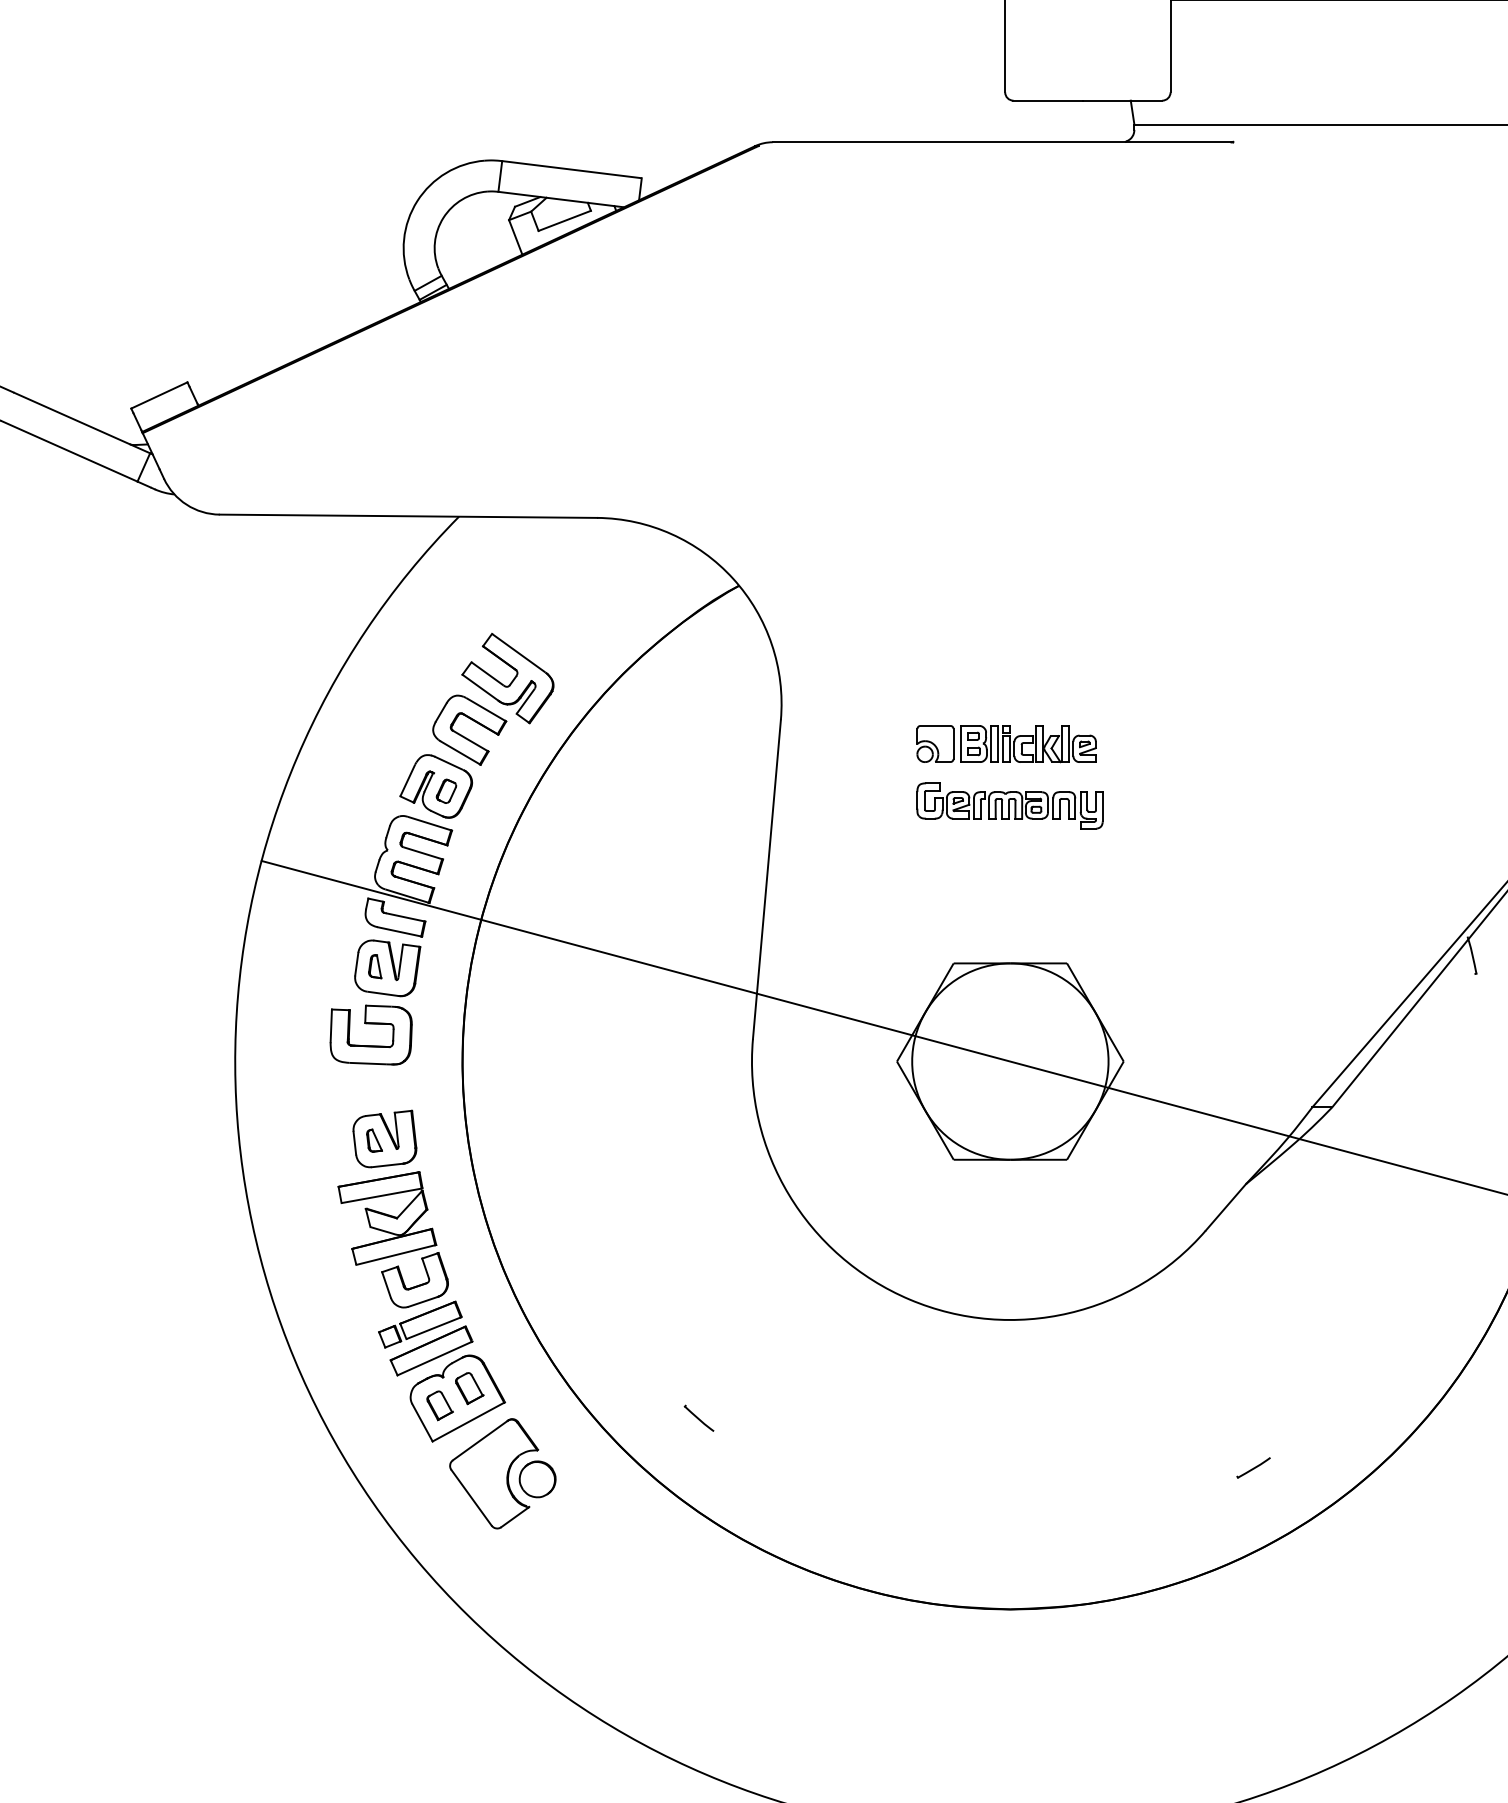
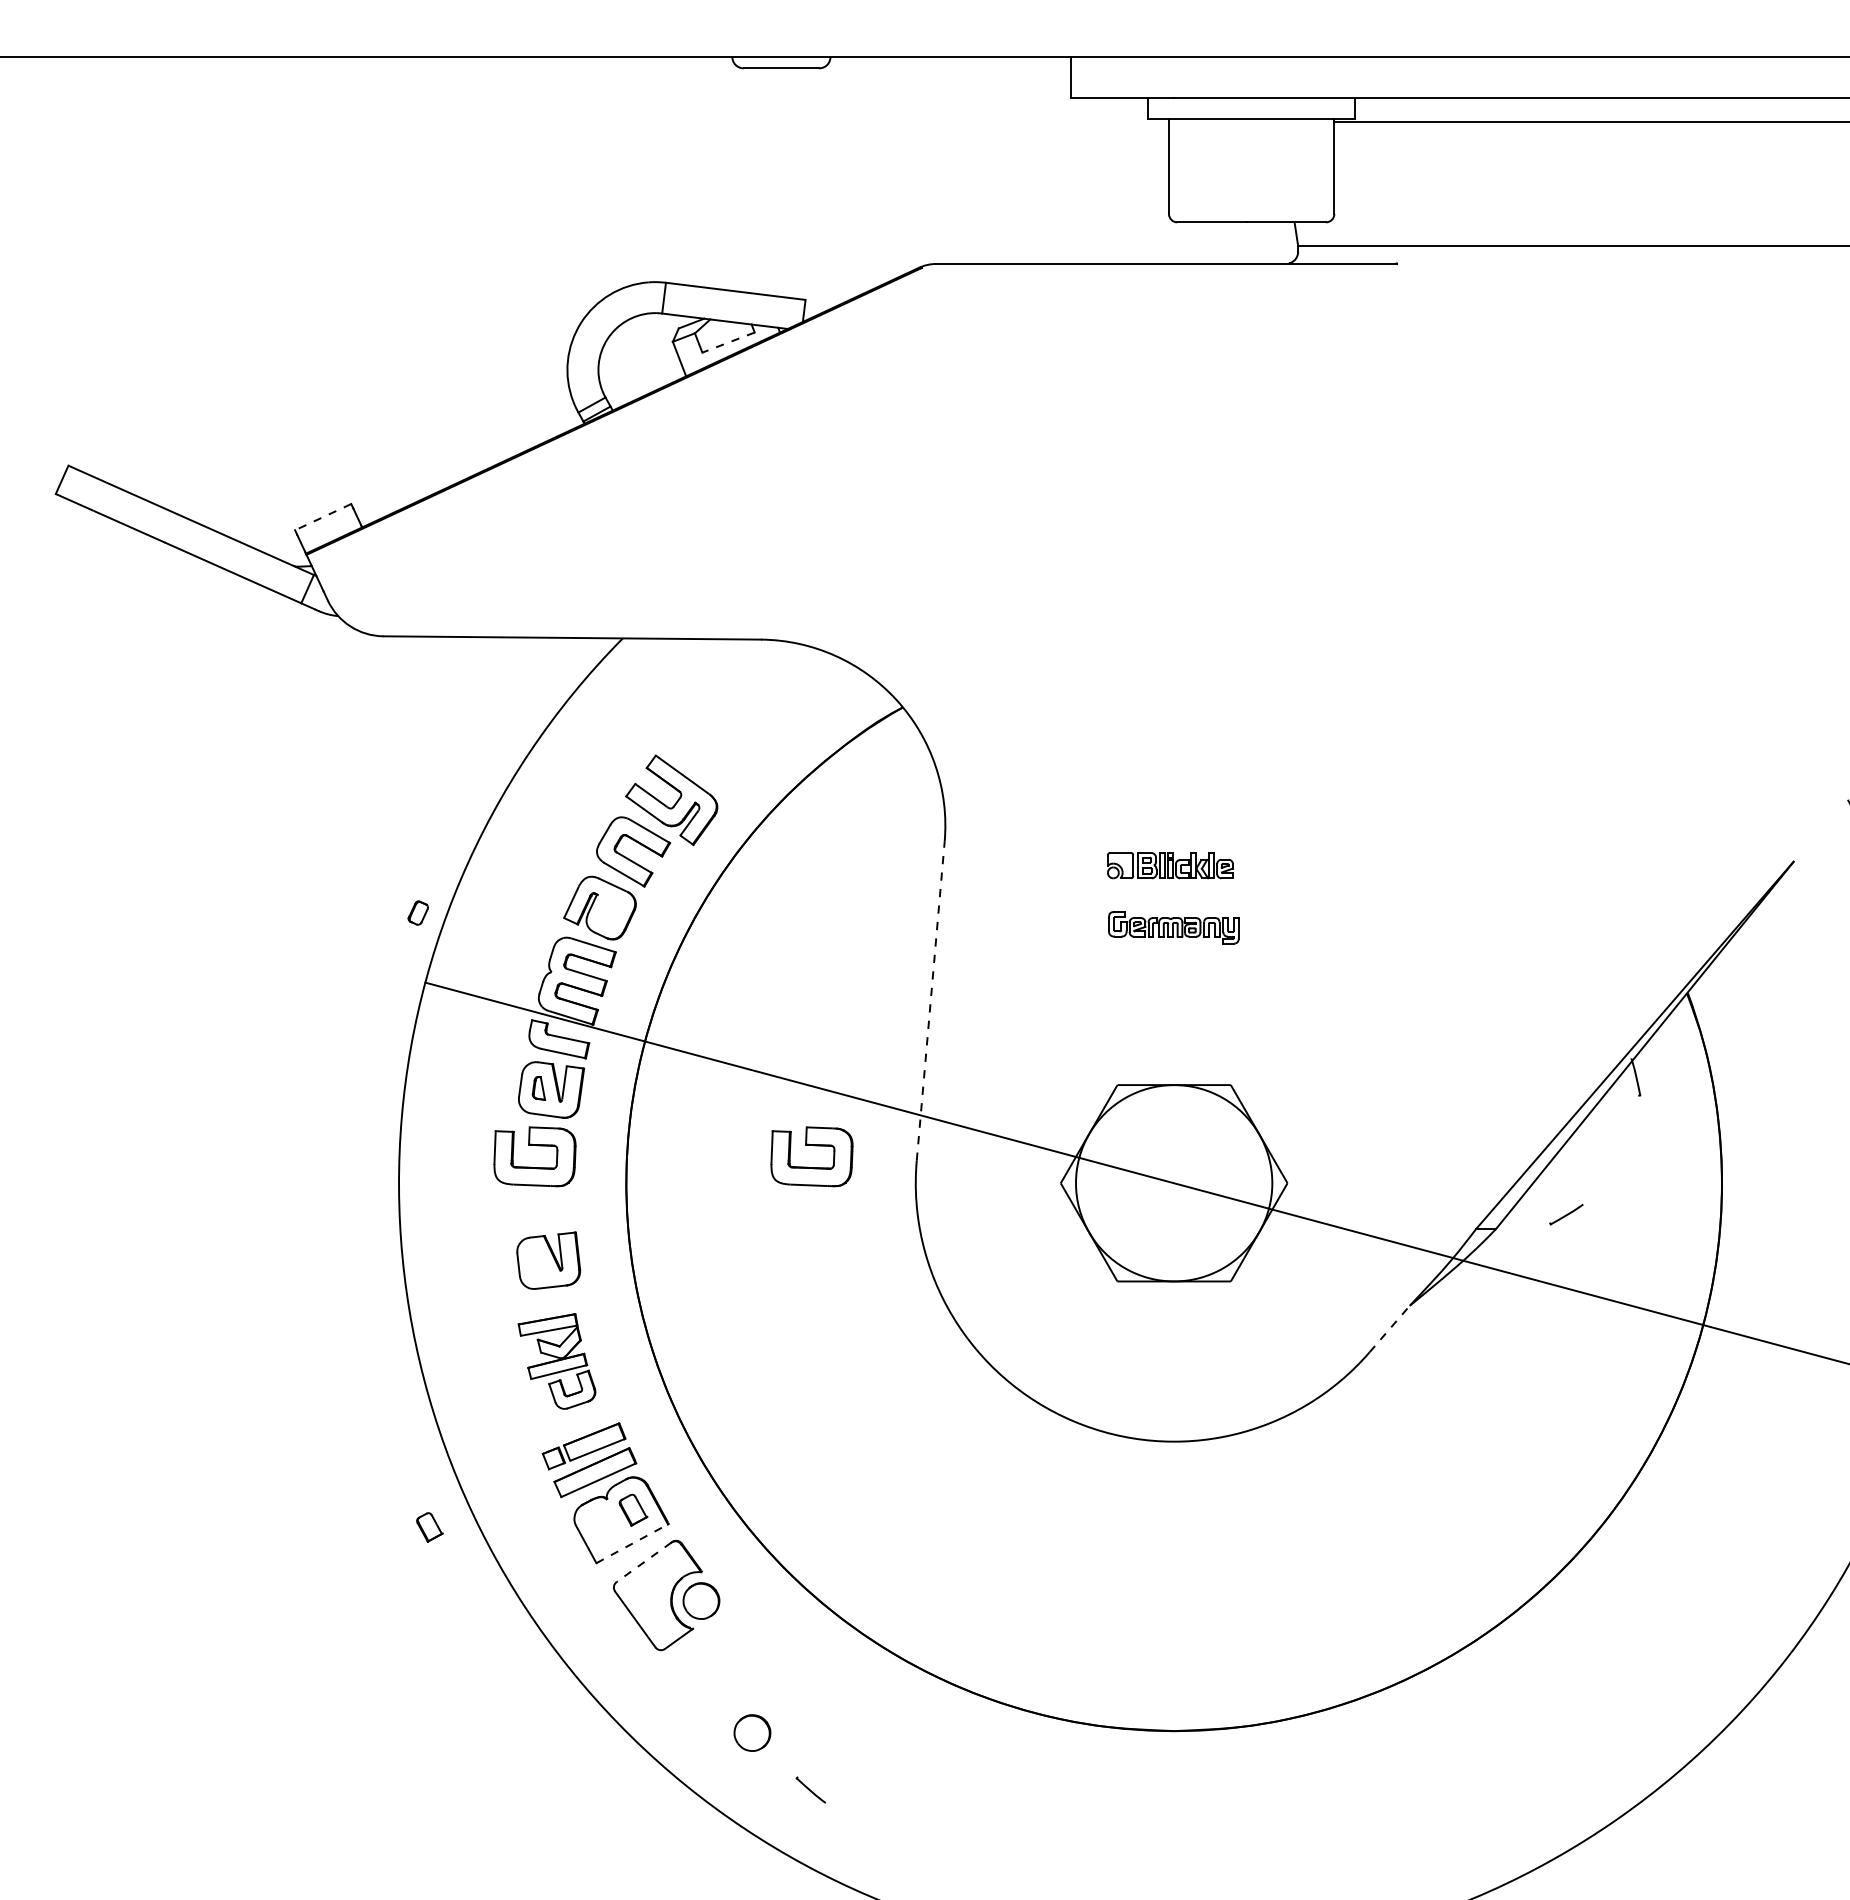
line: (564, 220) -> (728, 342), solid -> dashed
line: (158, 395) -> (322, 517), solid -> dashed
part: (1006, 743) -> (1170, 865), size x0.7
part: (445, 790) -> (417, 912), moved
part: (1009, 805) -> (1173, 927), size x0.7
line: (766, 878) -> (930, 1000), solid -> dashed
part: (650, 1024) -> (814, 1146), added
part: (374, 1140) -> (538, 1262), removed
line: (1225, 1207) -> (1389, 1329), solid -> dashed
part: (392, 1239) -> (556, 1361), size x0.7
part: (439, 1405) -> (429, 1527), moved
part: (698, 1417) -> (810, 1789), moved
line: (468, 1421) -> (632, 1543), solid -> dashed
line: (480, 1440) -> (644, 1562), solid -> dashed
part: (1253, 1467) -> (1566, 1214), moved
part: (588, 1610) -> (752, 1732), added

